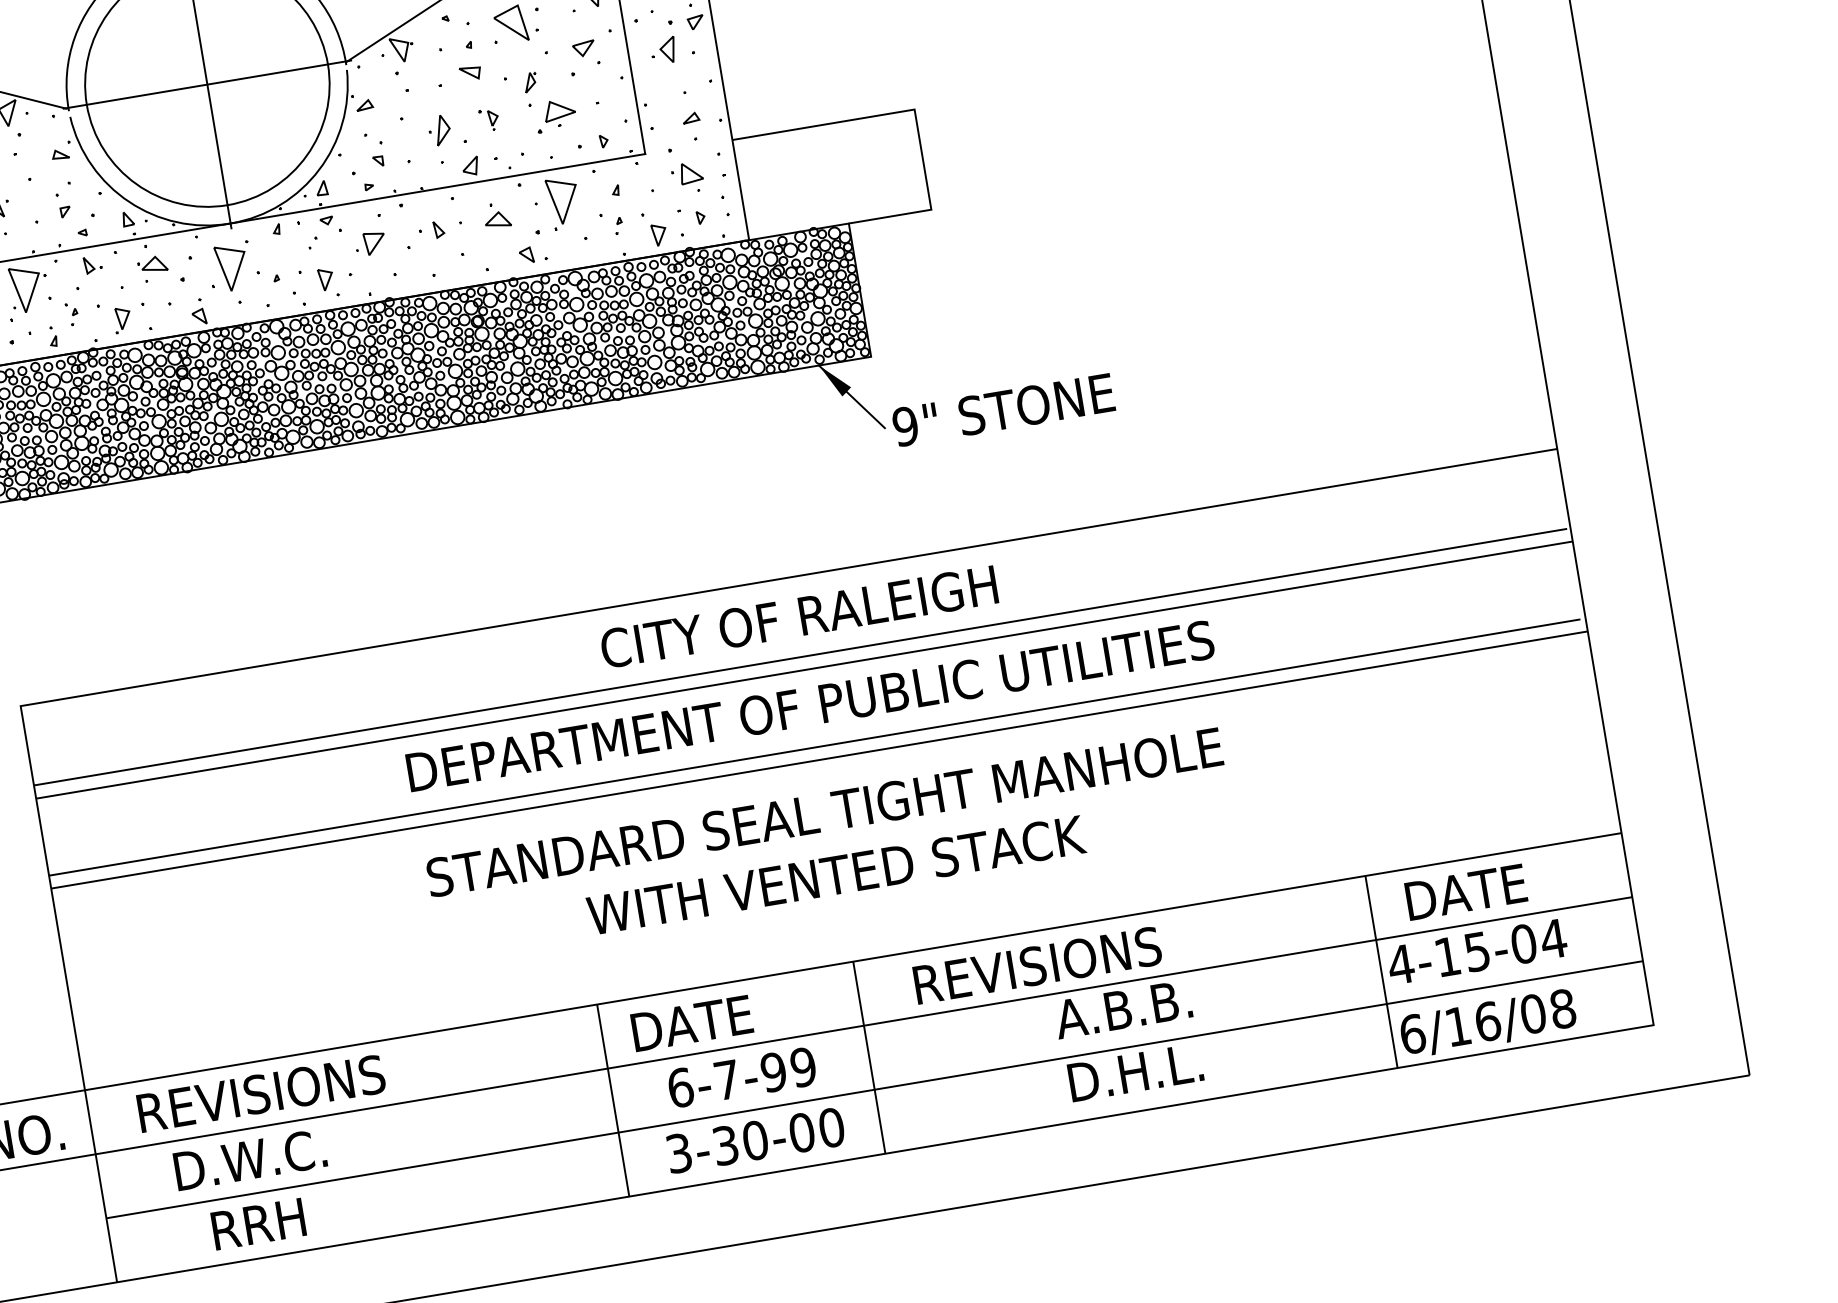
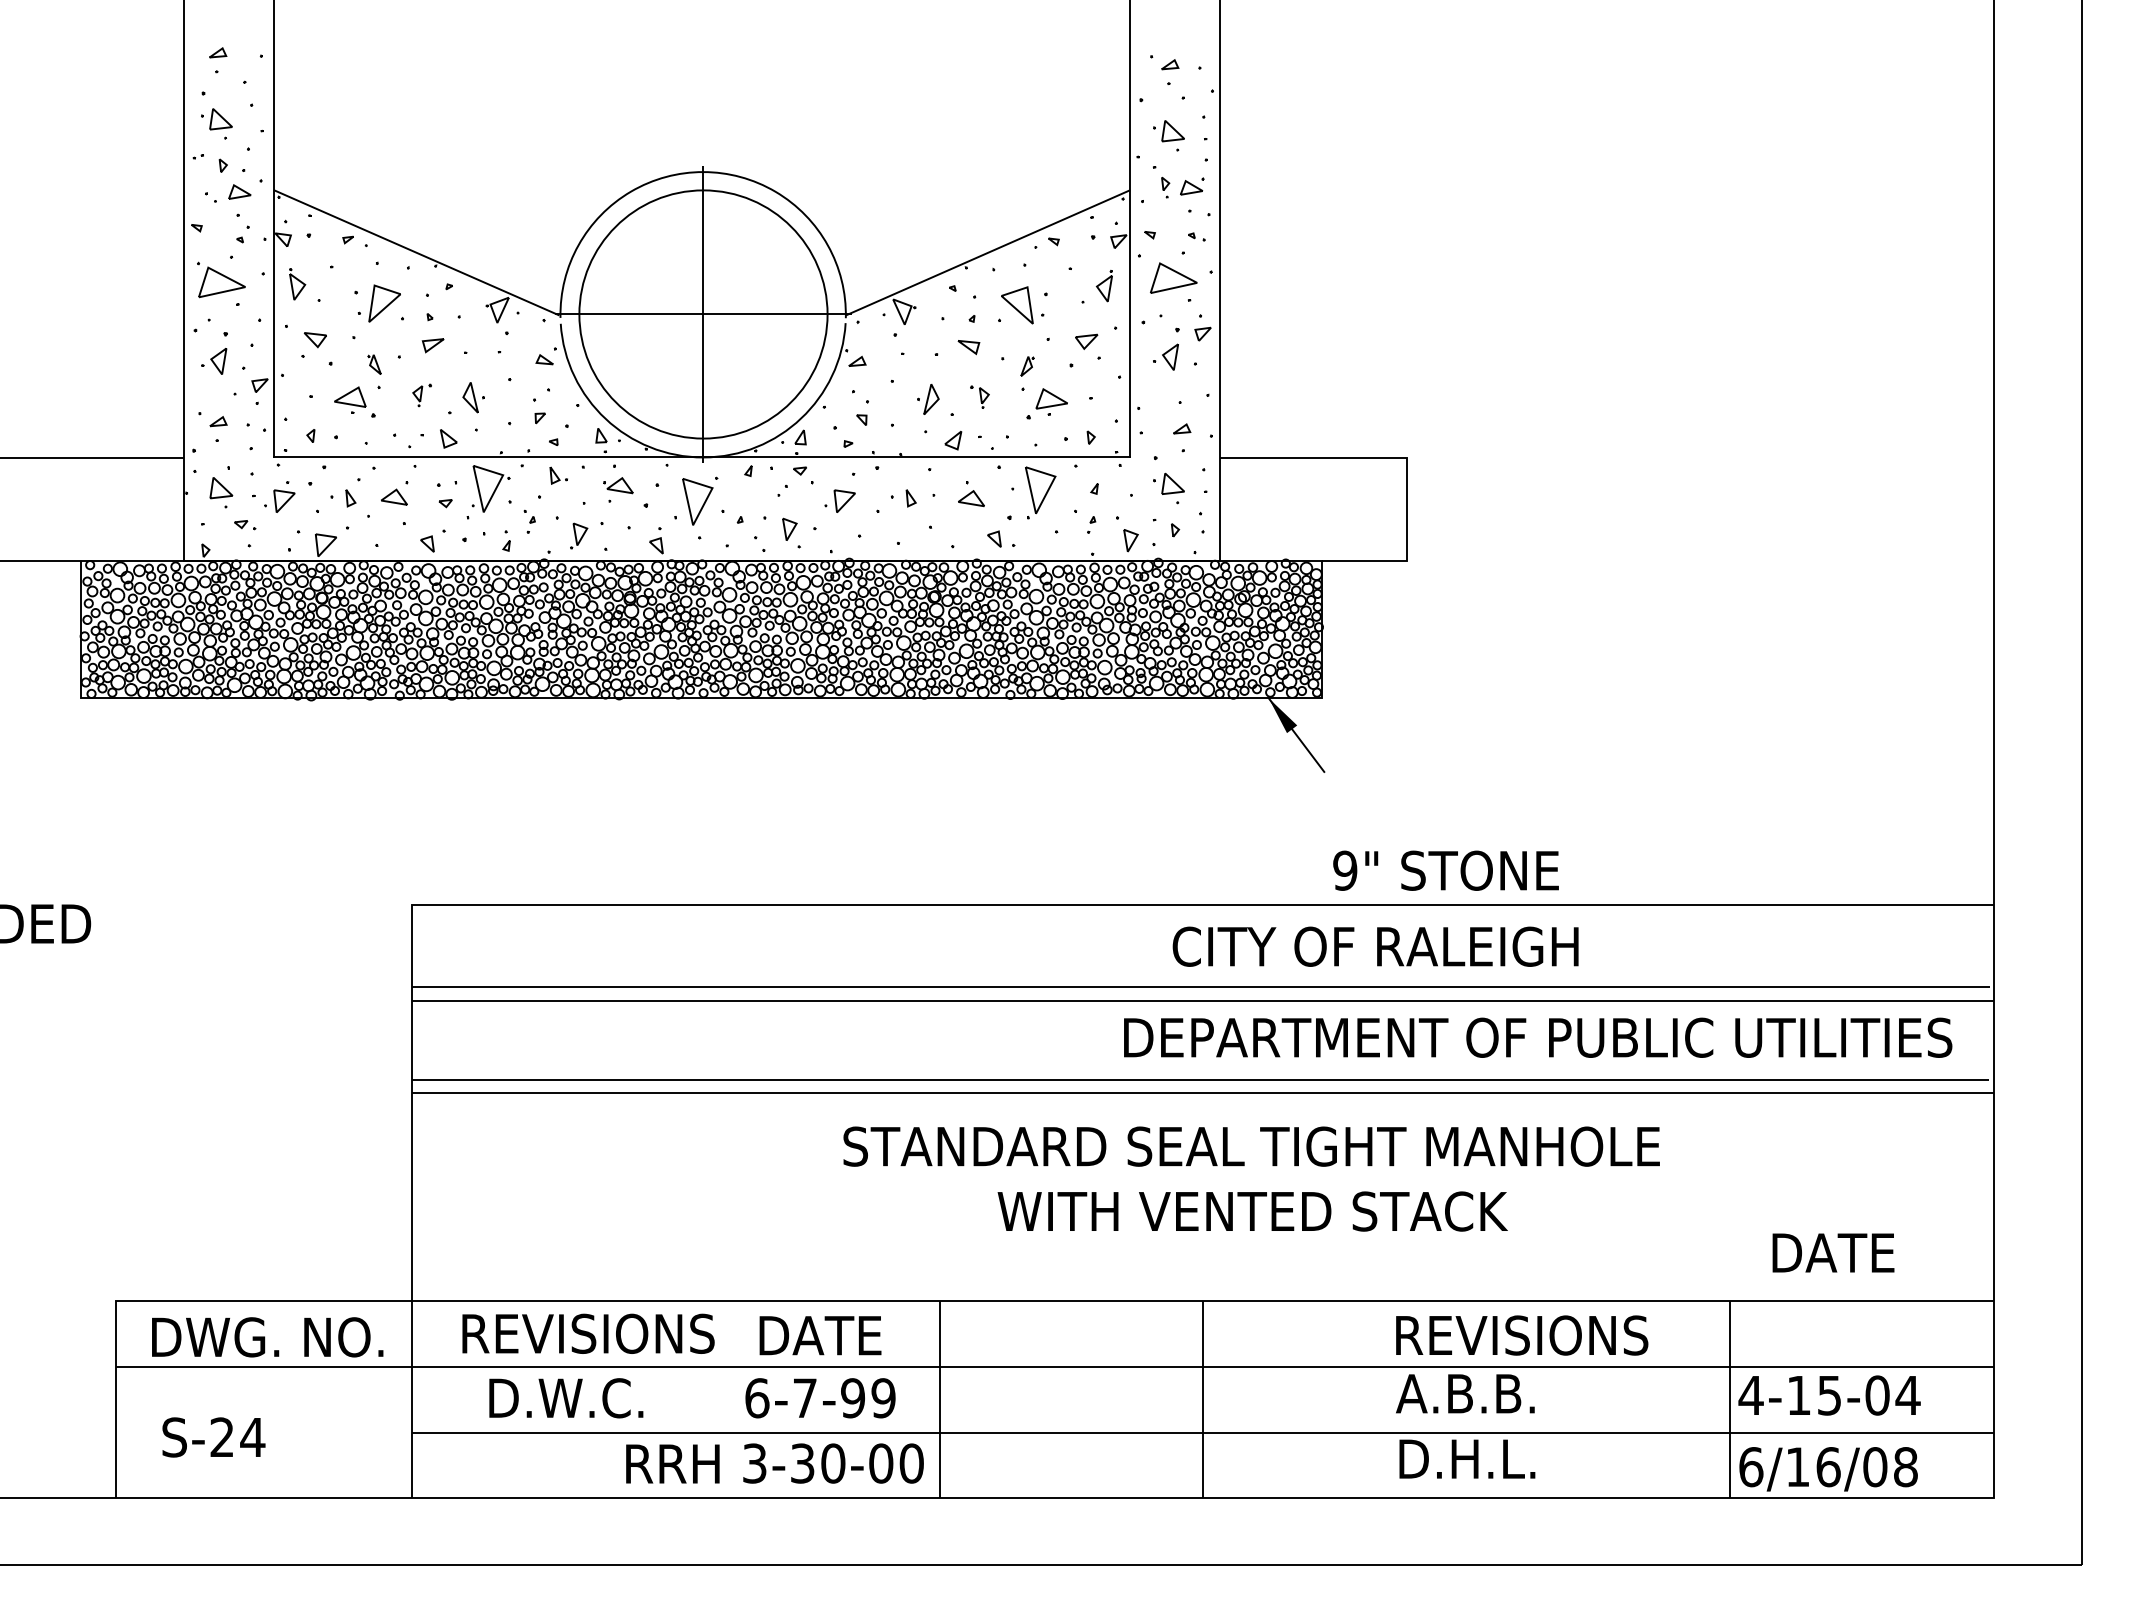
text: (1002, 409) -> (1445, 870), moved
text: (798, 616) -> (1375, 946), moved
text: (810, 705) -> (1538, 1037), moved
text: (829, 843) -> (1251, 1178), moved
text: (1466, 891) -> (1833, 1252), moved
text: (1037, 965) -> (1522, 1335), moved
text: (692, 1023) -> (820, 1335), moved
text: (742, 1077) -> (820, 1398), moved
text: (755, 1140) -> (833, 1463), moved
text: (258, 1223) -> (672, 1463), moved

